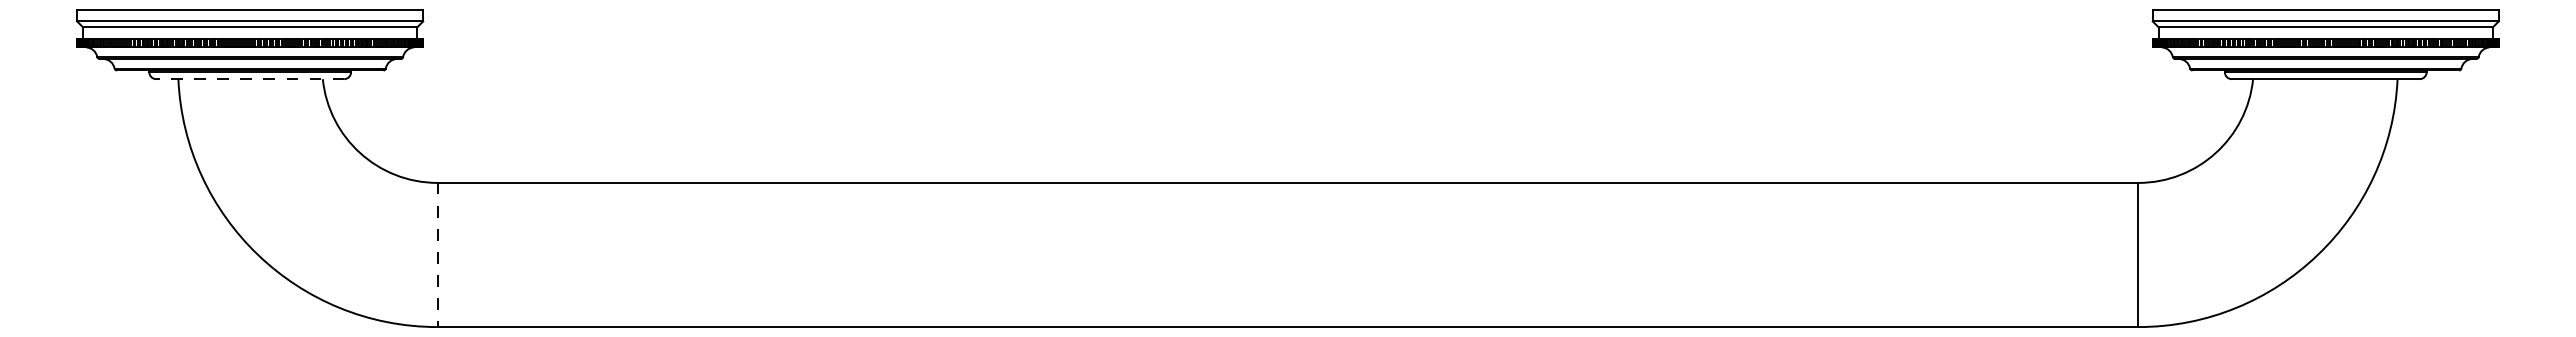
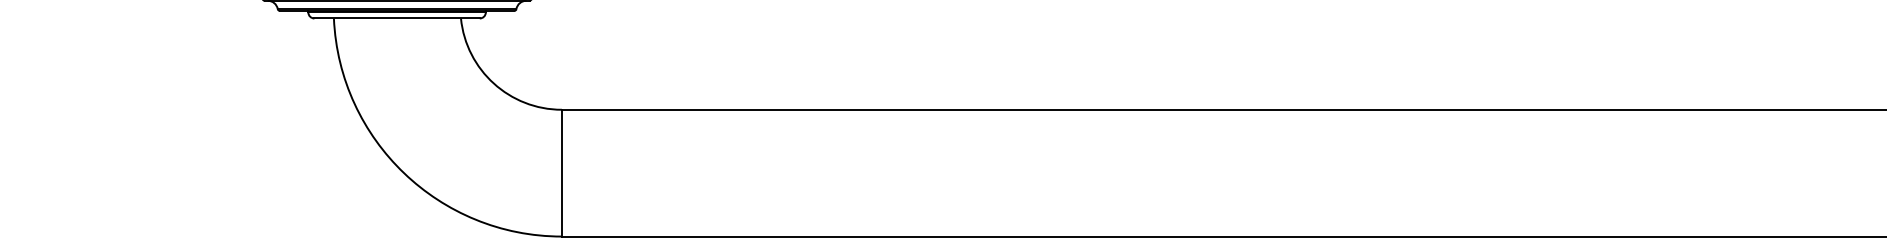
line: (250, 79) -> (397, 18), dashed -> solid
line: (437, 255) -> (561, 173), dashed -> solid

